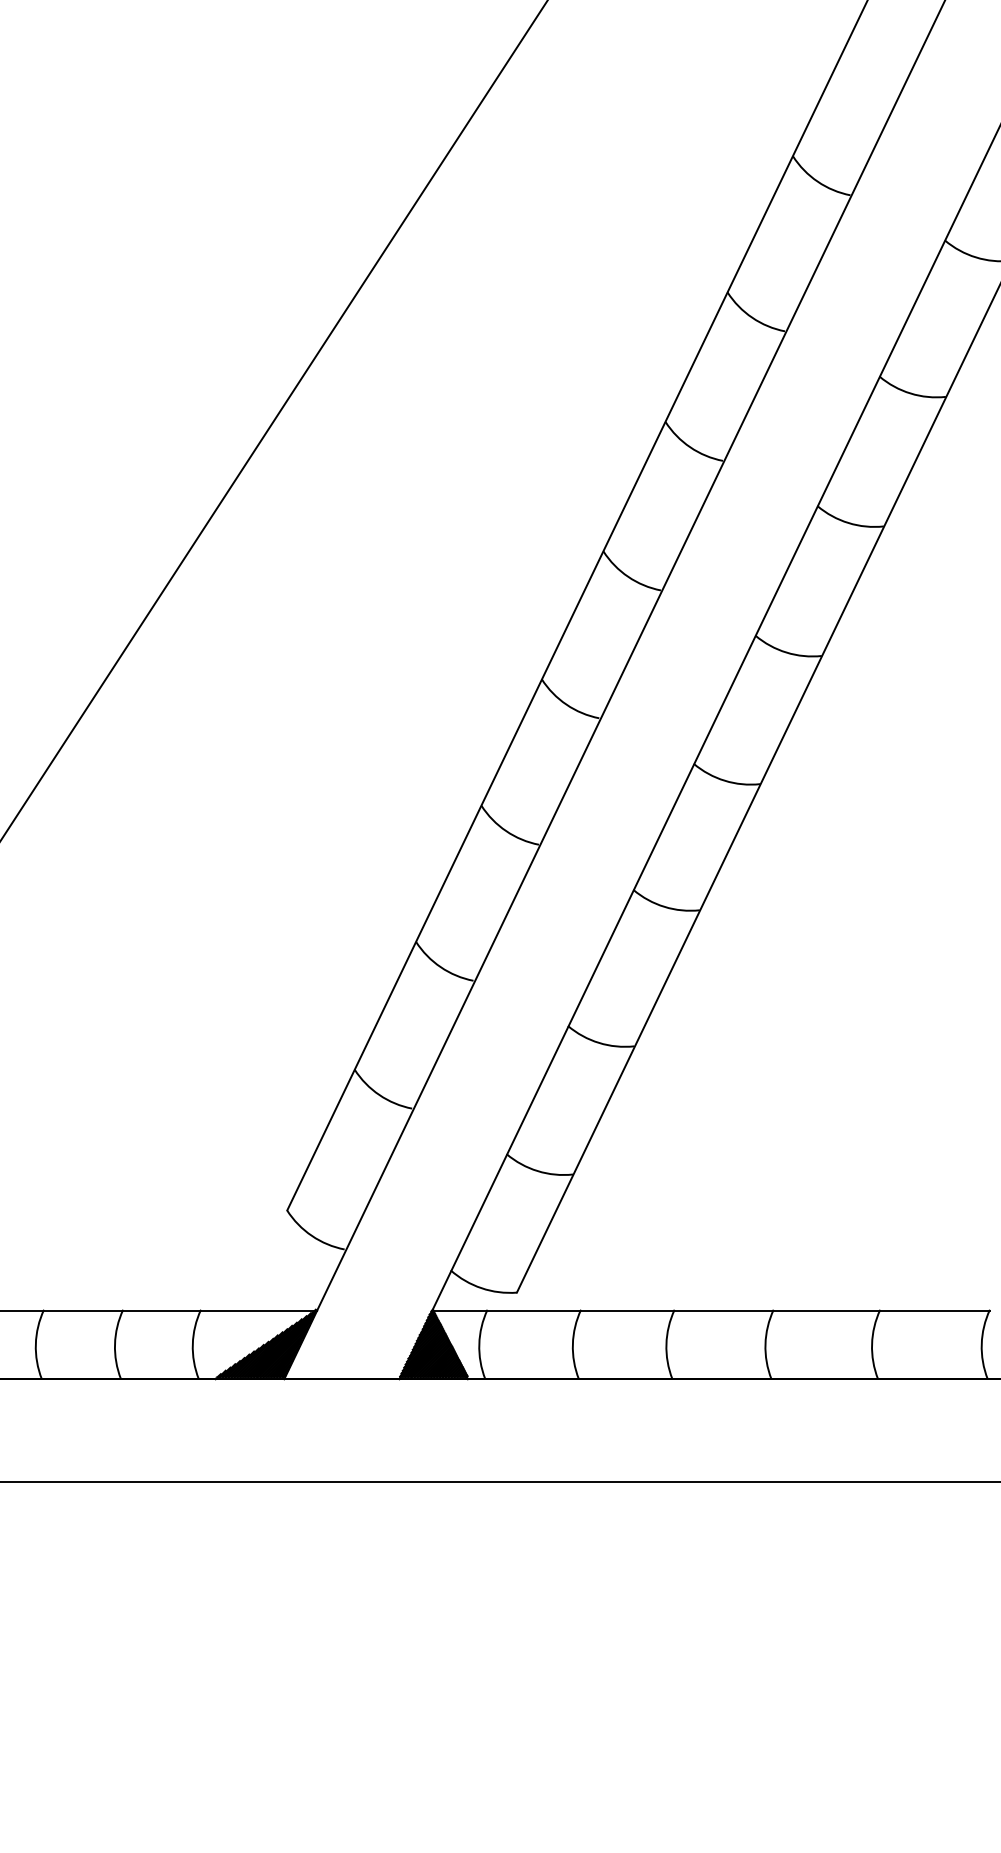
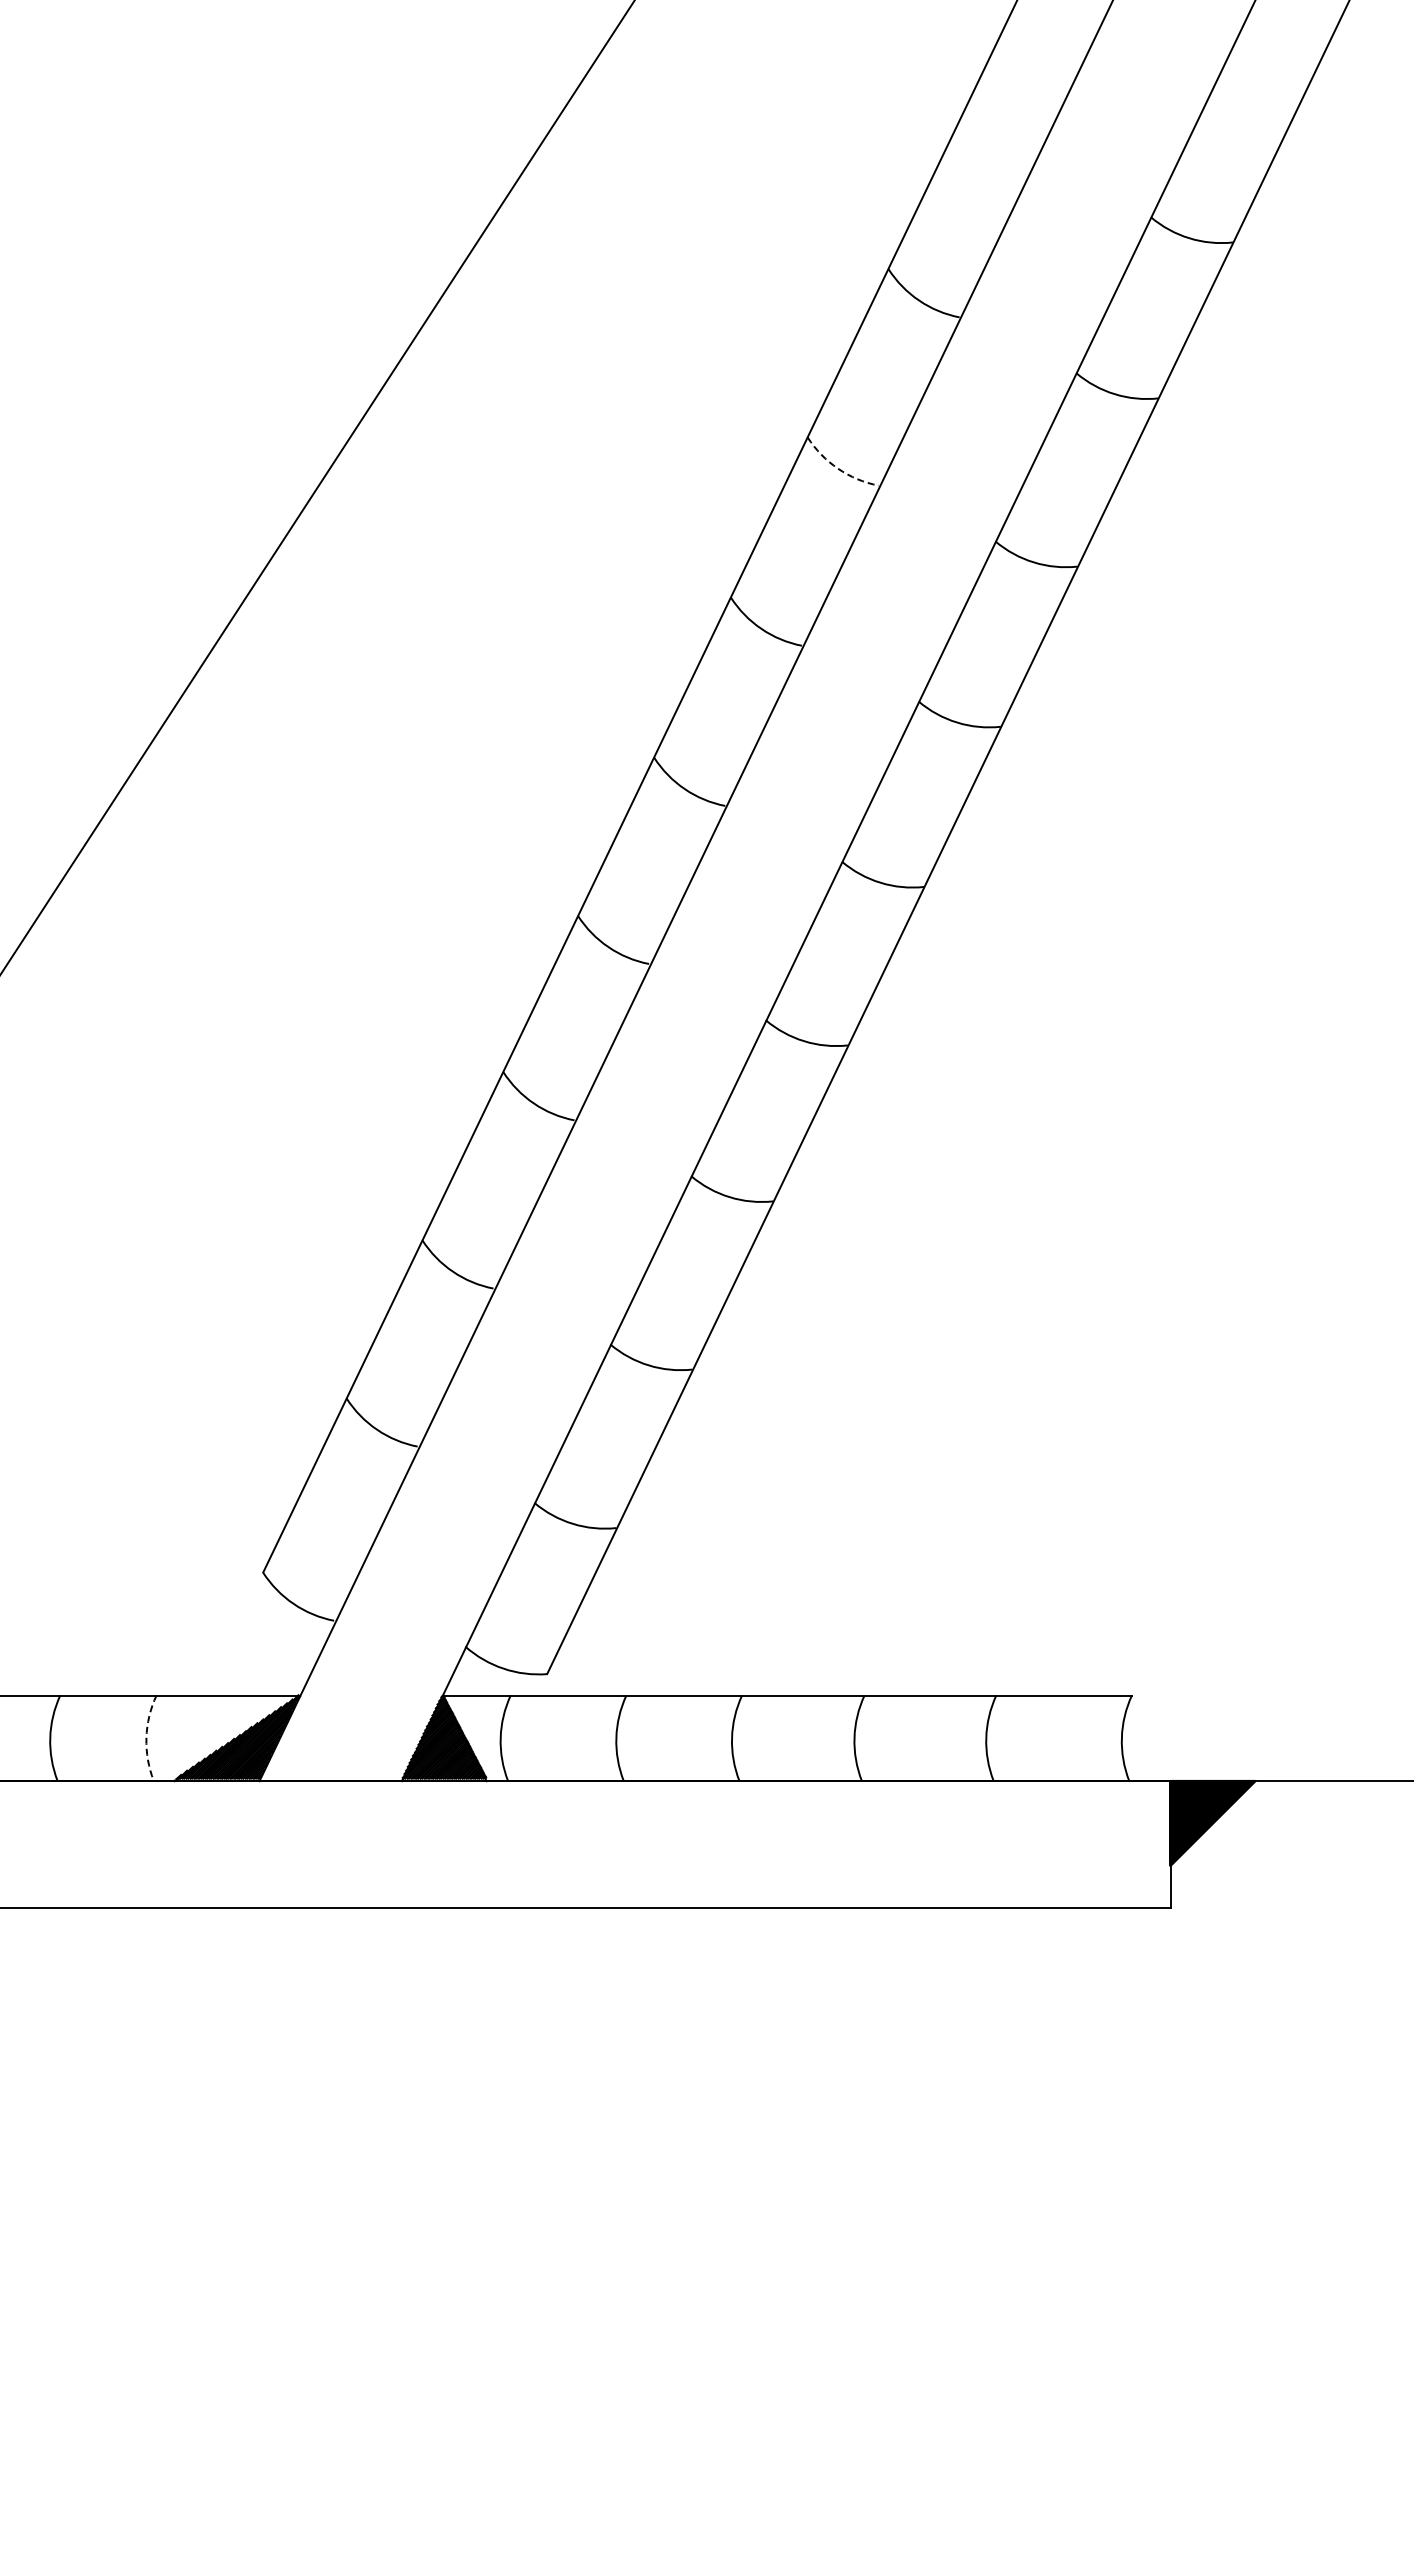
arc: (752, 317) -> (838, 468), solid -> dashed
arc: (192, 1343) -> (146, 1737), solid -> dashed

